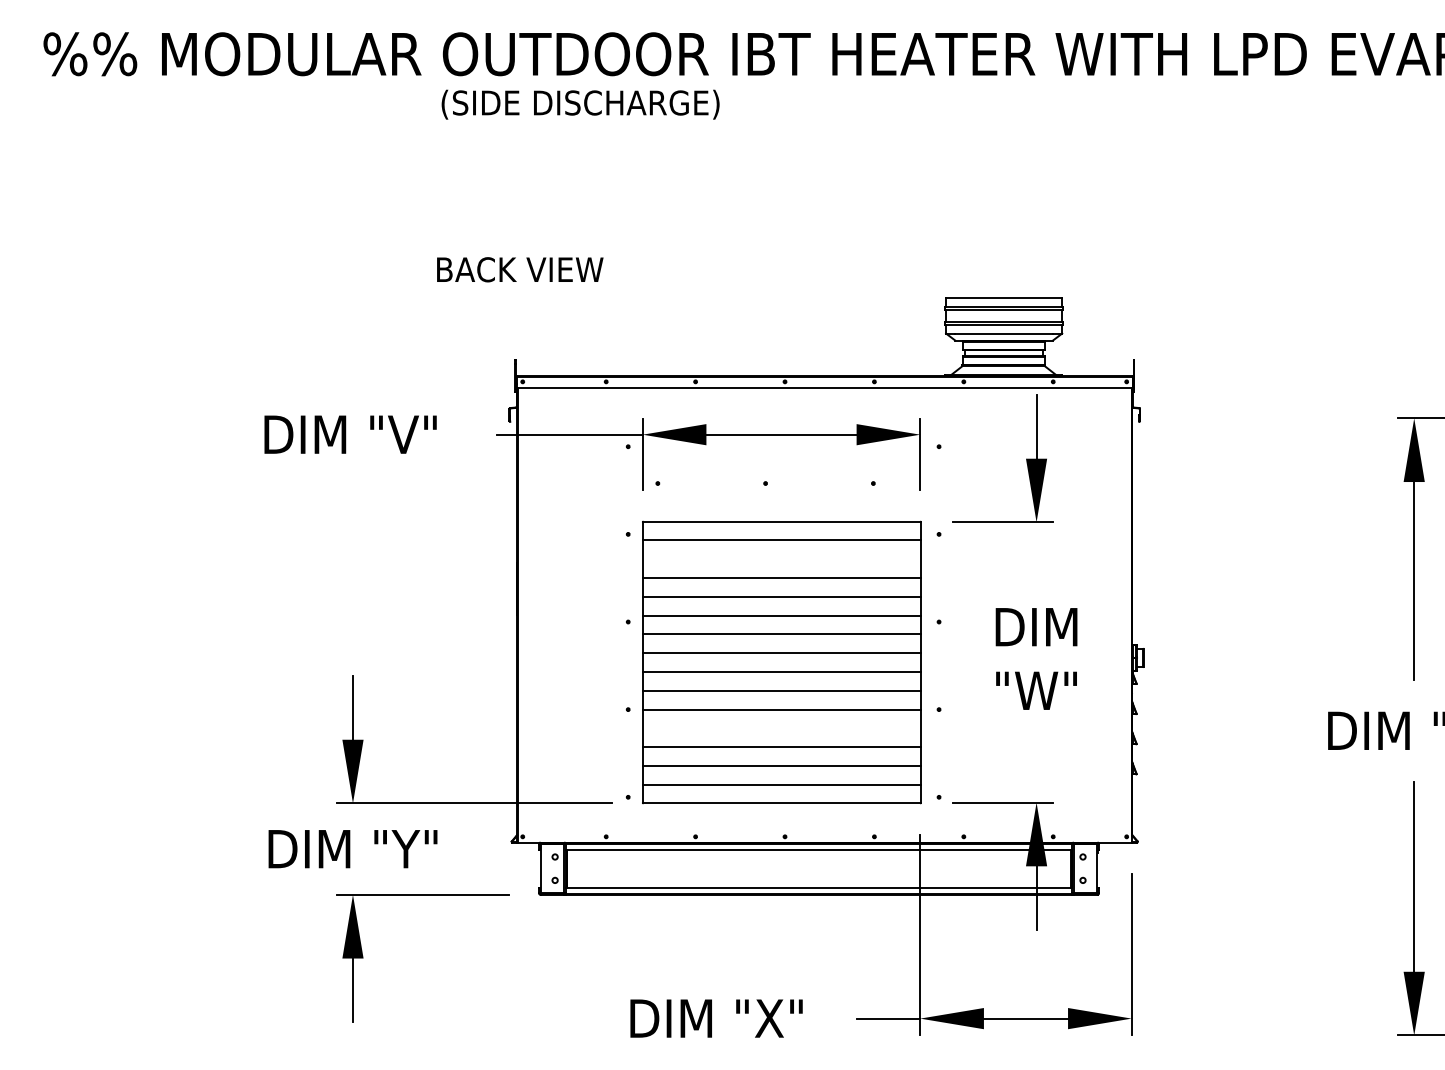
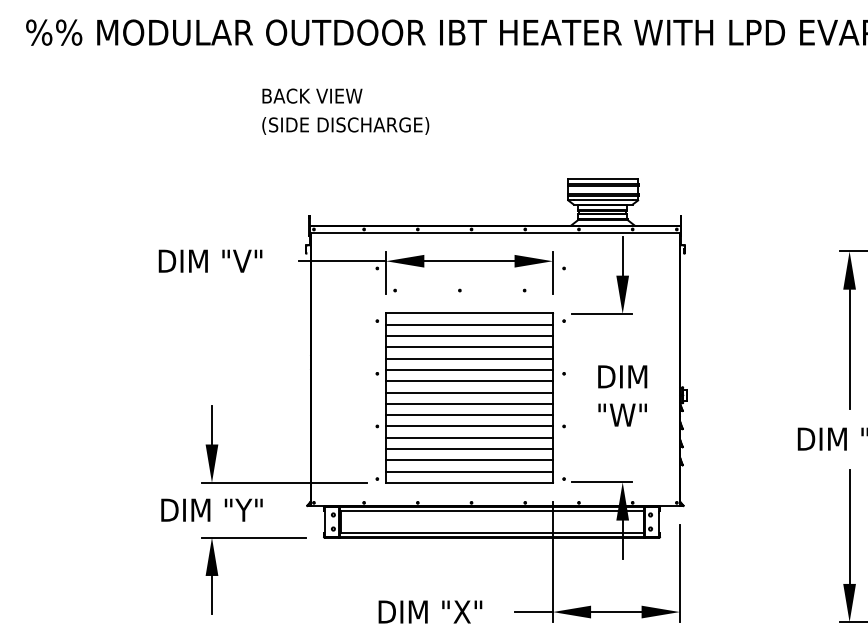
text: (580, 103) -> (345, 125), moved
text: (520, 268) -> (312, 95), moved
line: (781, 559) -> (469, 336), added
line: (781, 728) -> (469, 437), added

